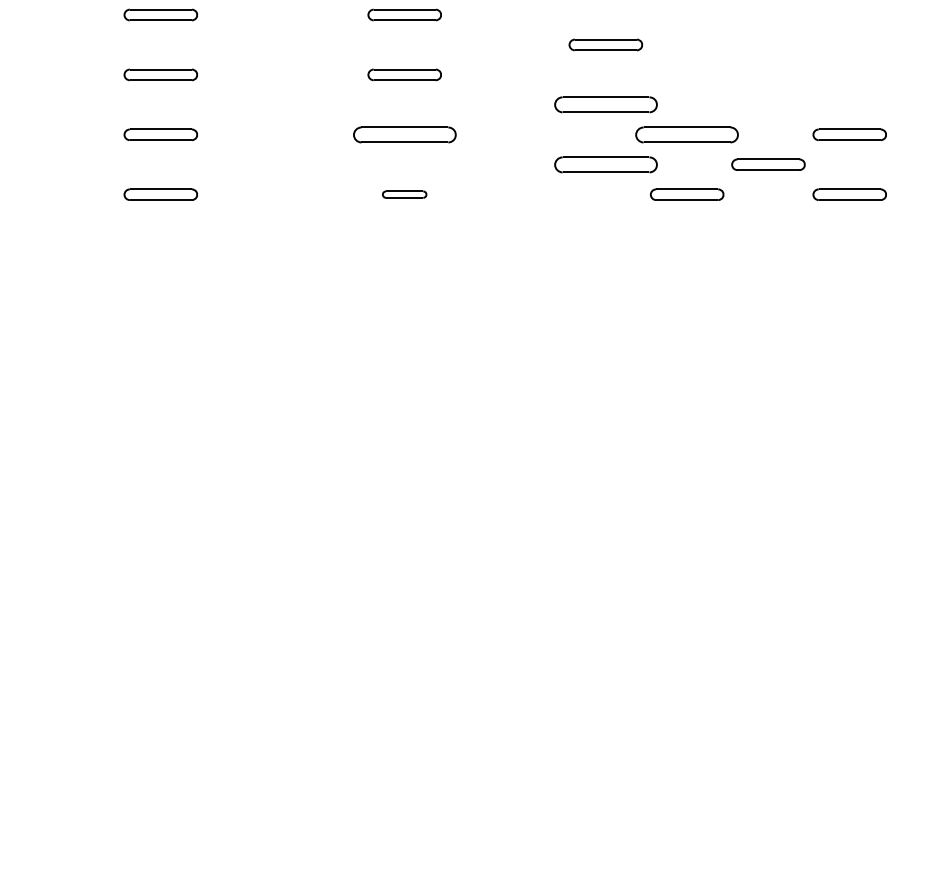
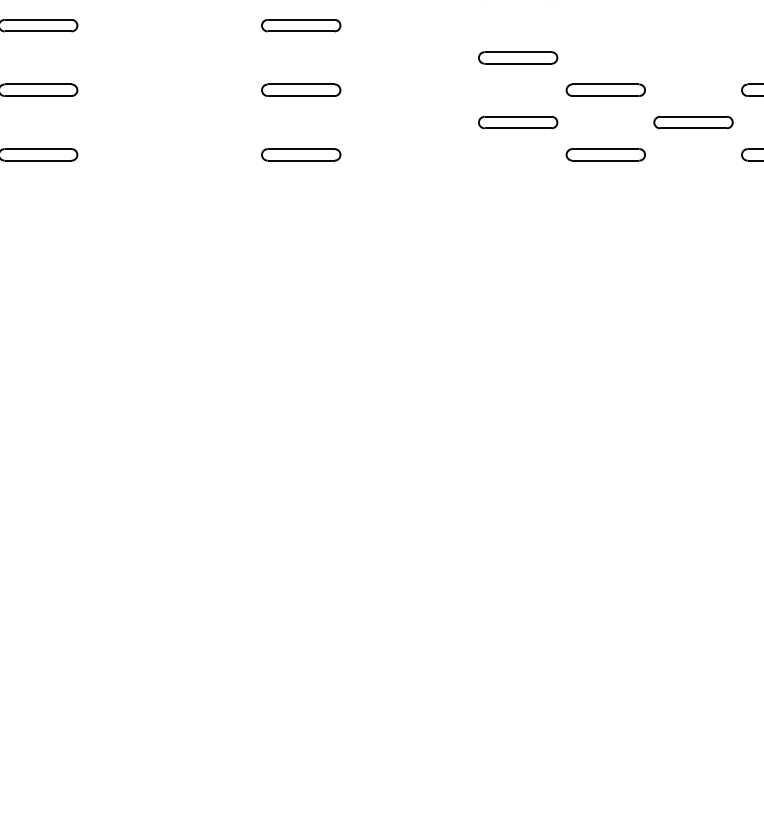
part: (605, 104) -> (517, 57), size x0.71
part: (404, 134) -> (300, 89), size x0.71
part: (687, 134) -> (606, 89), size x0.71
part: (605, 164) -> (517, 122), size x0.71
part: (404, 194) -> (300, 154), size x1.67

